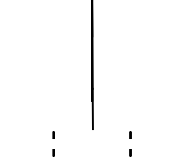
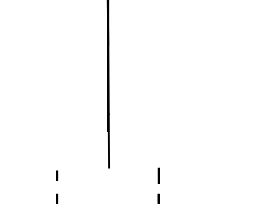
circle: (130, 135) -> (158, 175), size x1.6

